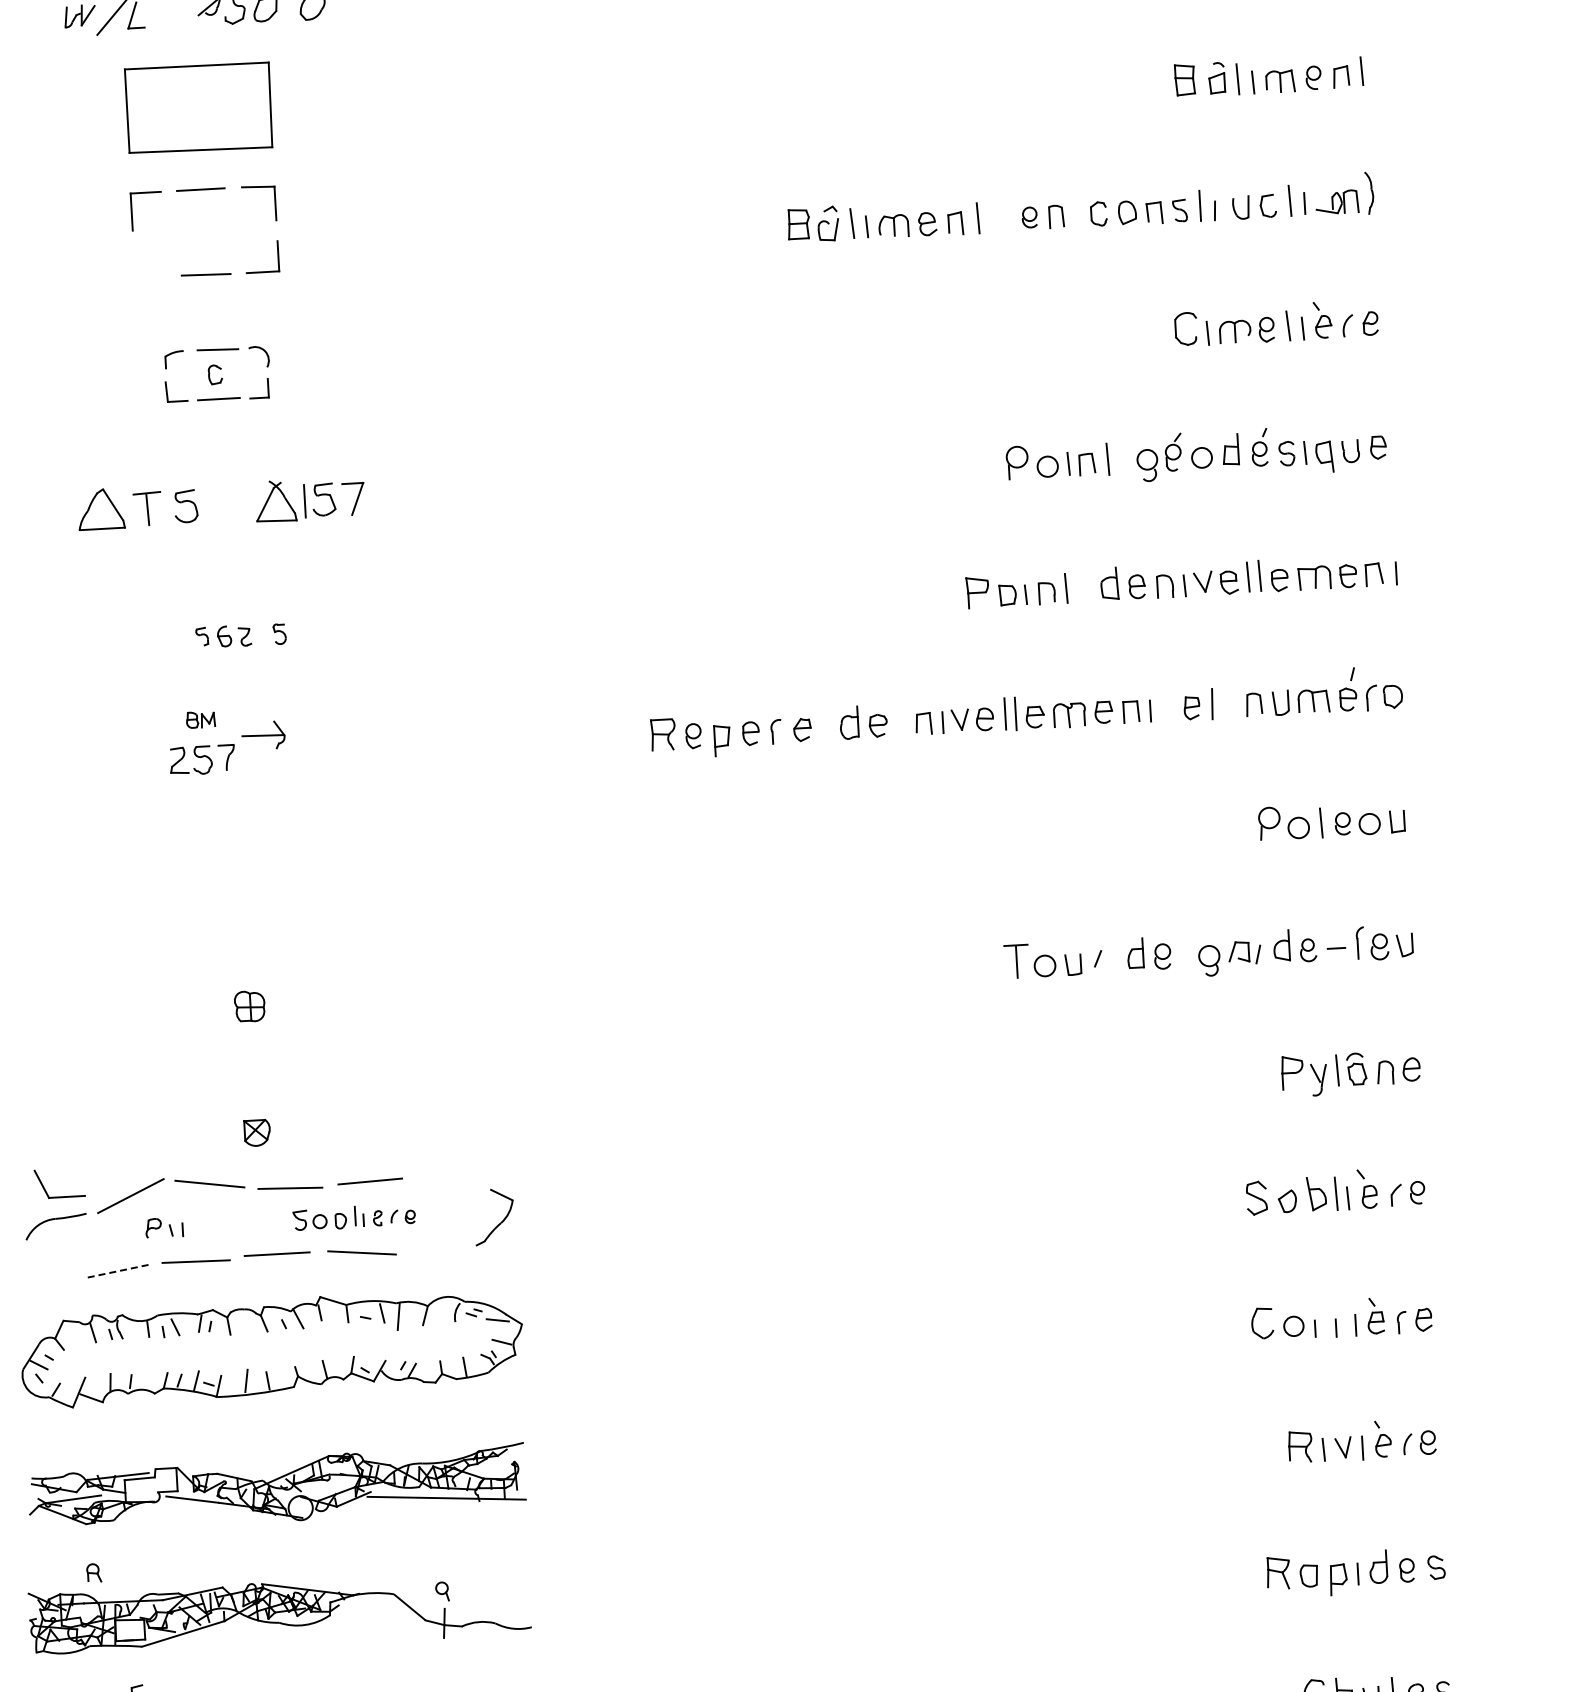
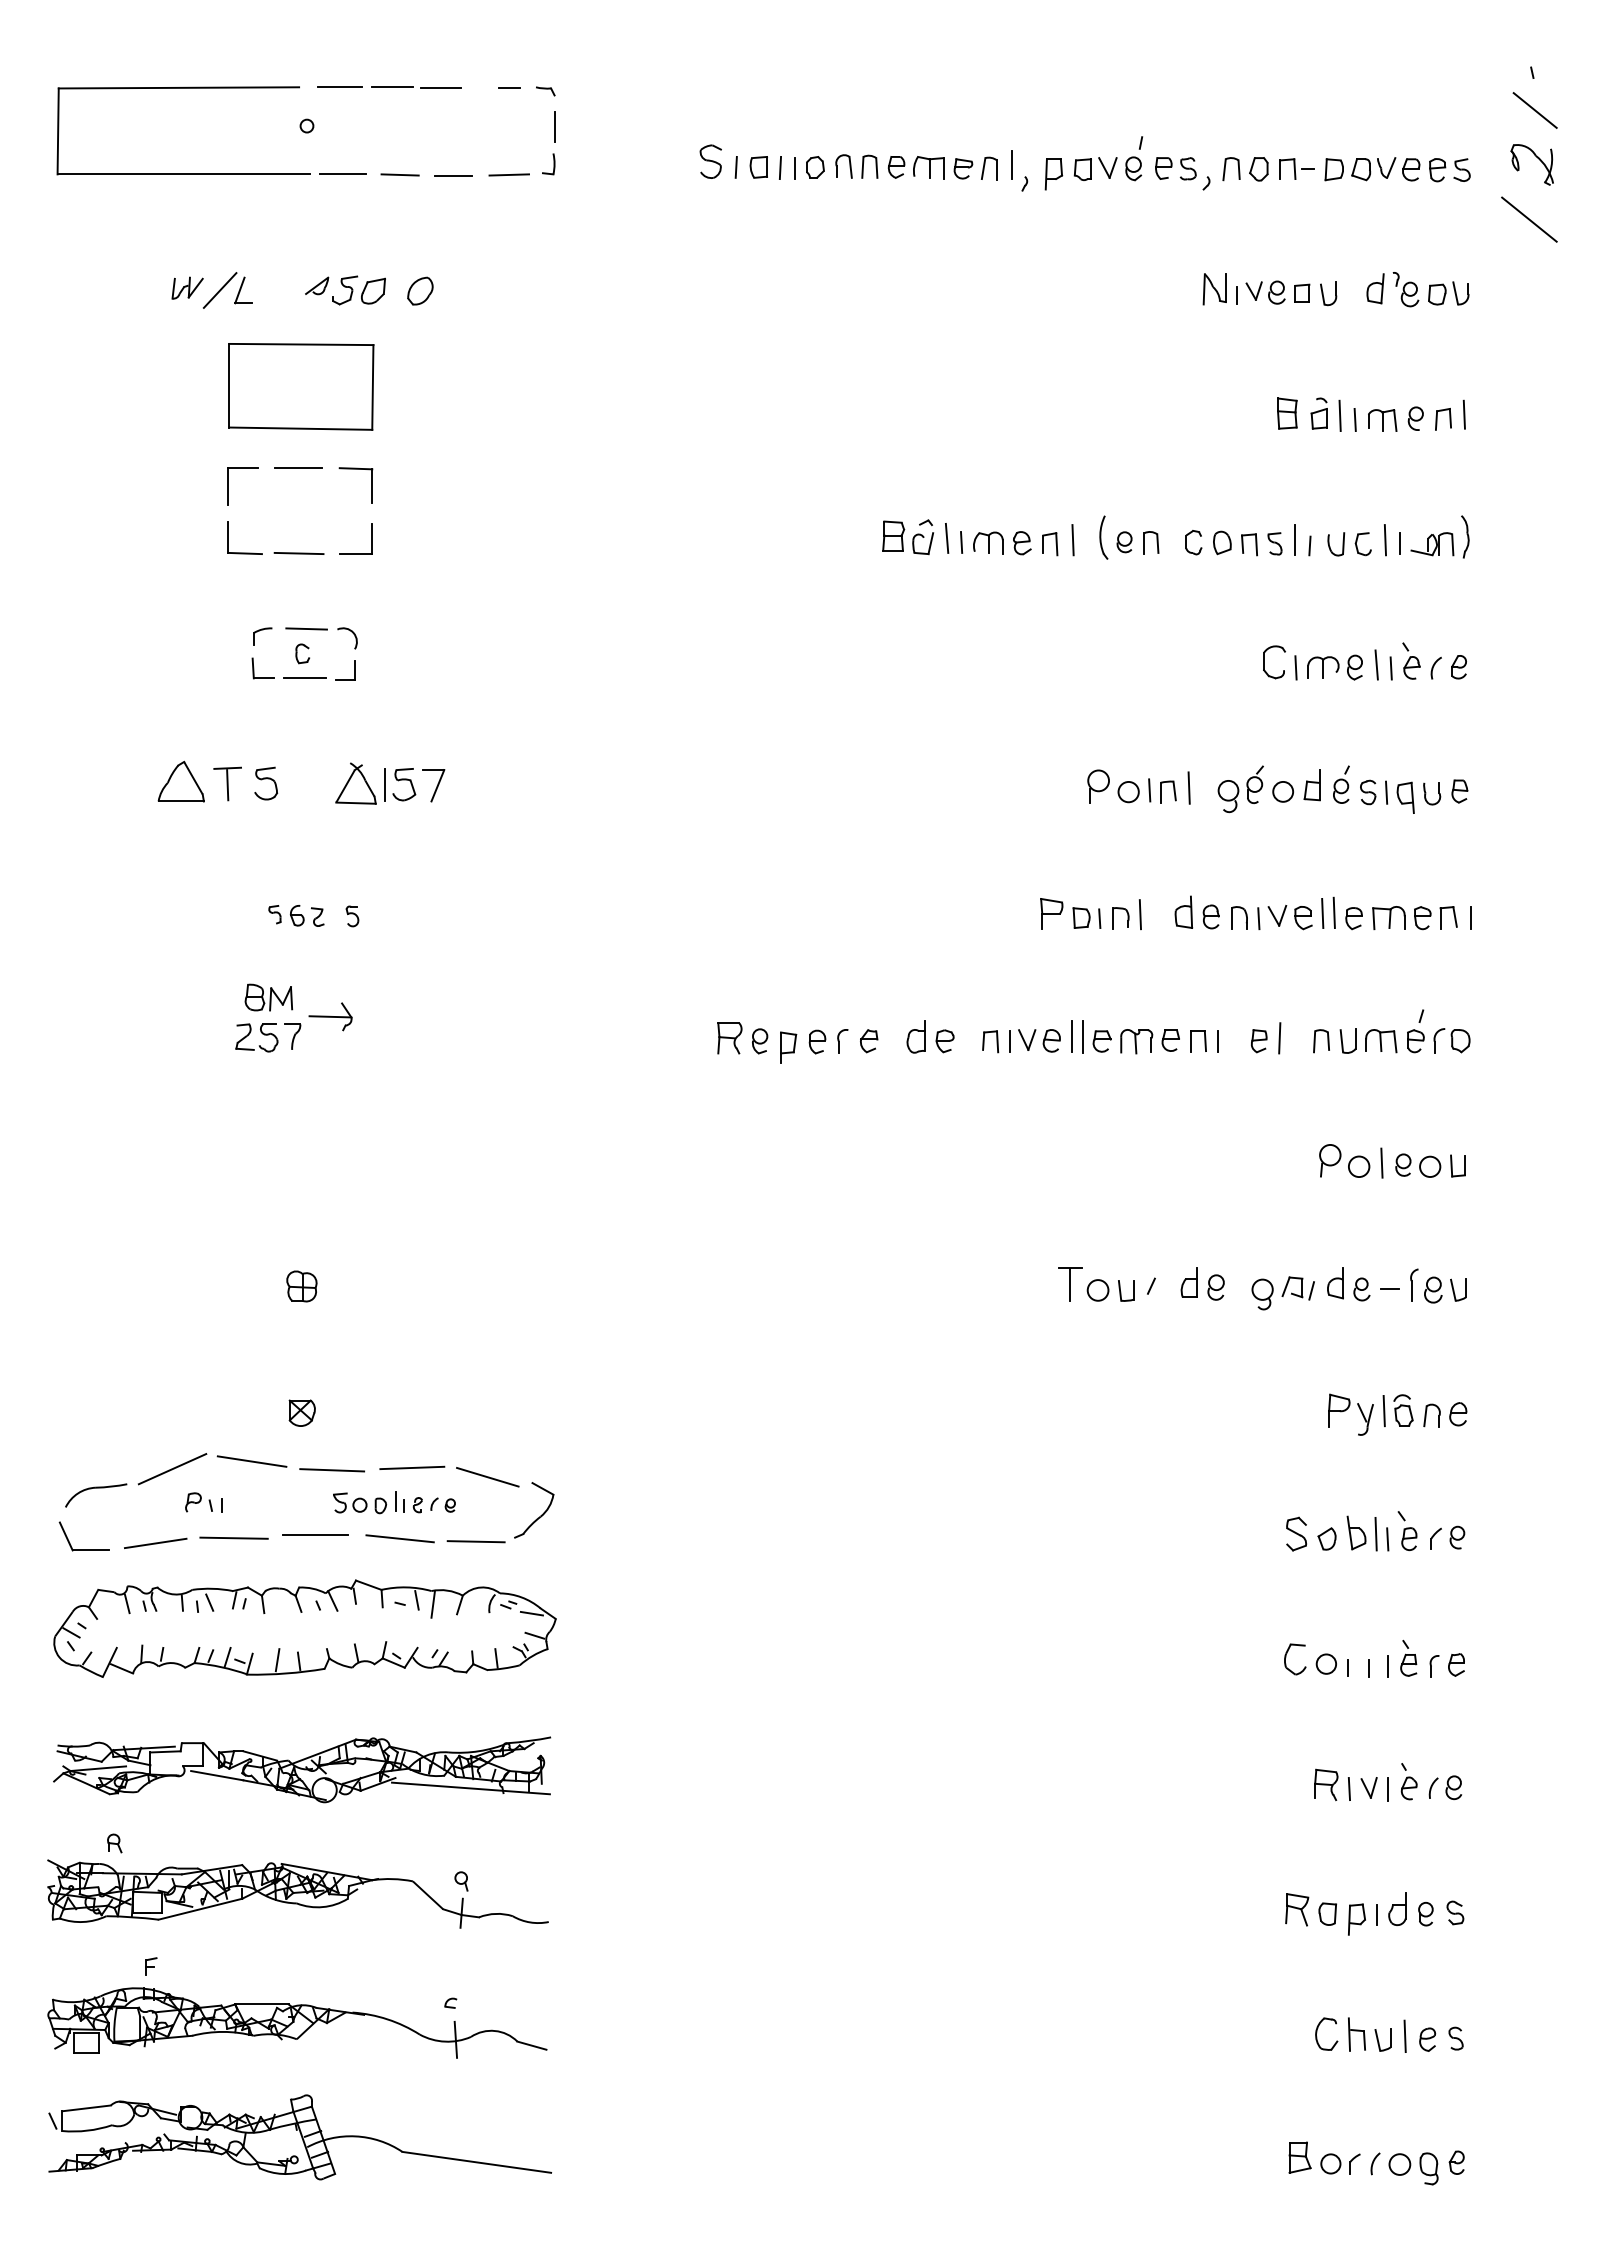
part: (1008, 213) -> (1103, 537), added
part: (151, 276) -> (244, 552), added
part: (200, 719) -> (268, 997), size x1.67
line: (445, 1185) -> (487, 1476), added
part: (59, 1196) -> (83, 1549), moved
line: (437, 1251) -> (475, 1541), added
line: (119, 1271) -> (156, 1543), dashed -> solid

